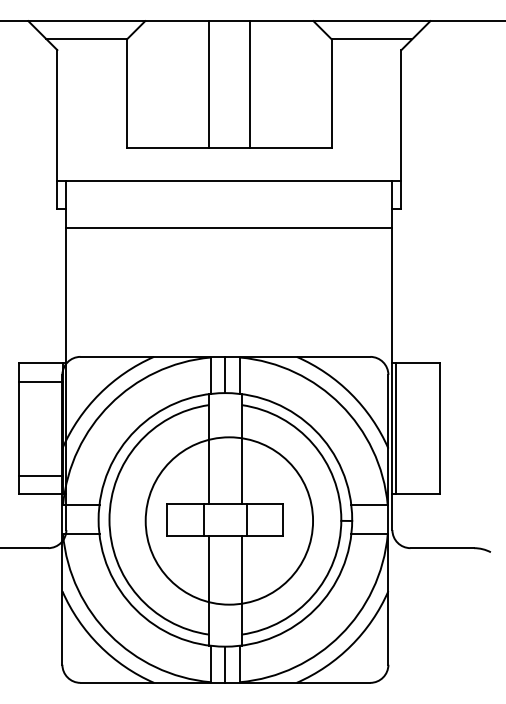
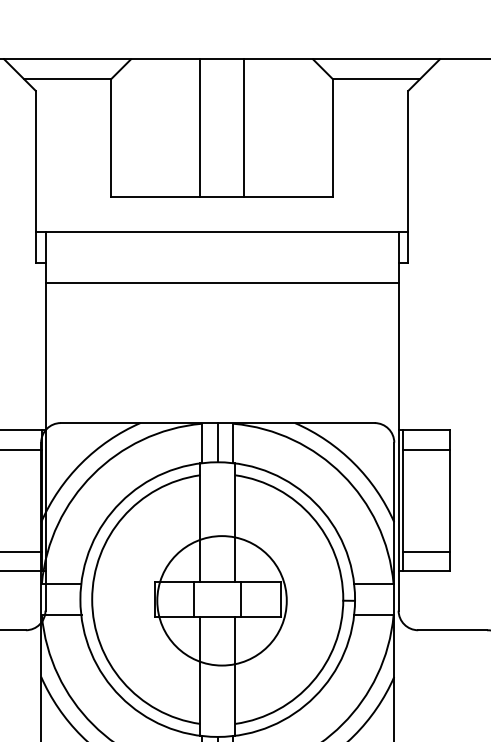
line: (417, 381) -> (425, 449), added
line: (417, 475) -> (425, 551), added
circle: (229, 520) -> (222, 600), size x0.71

